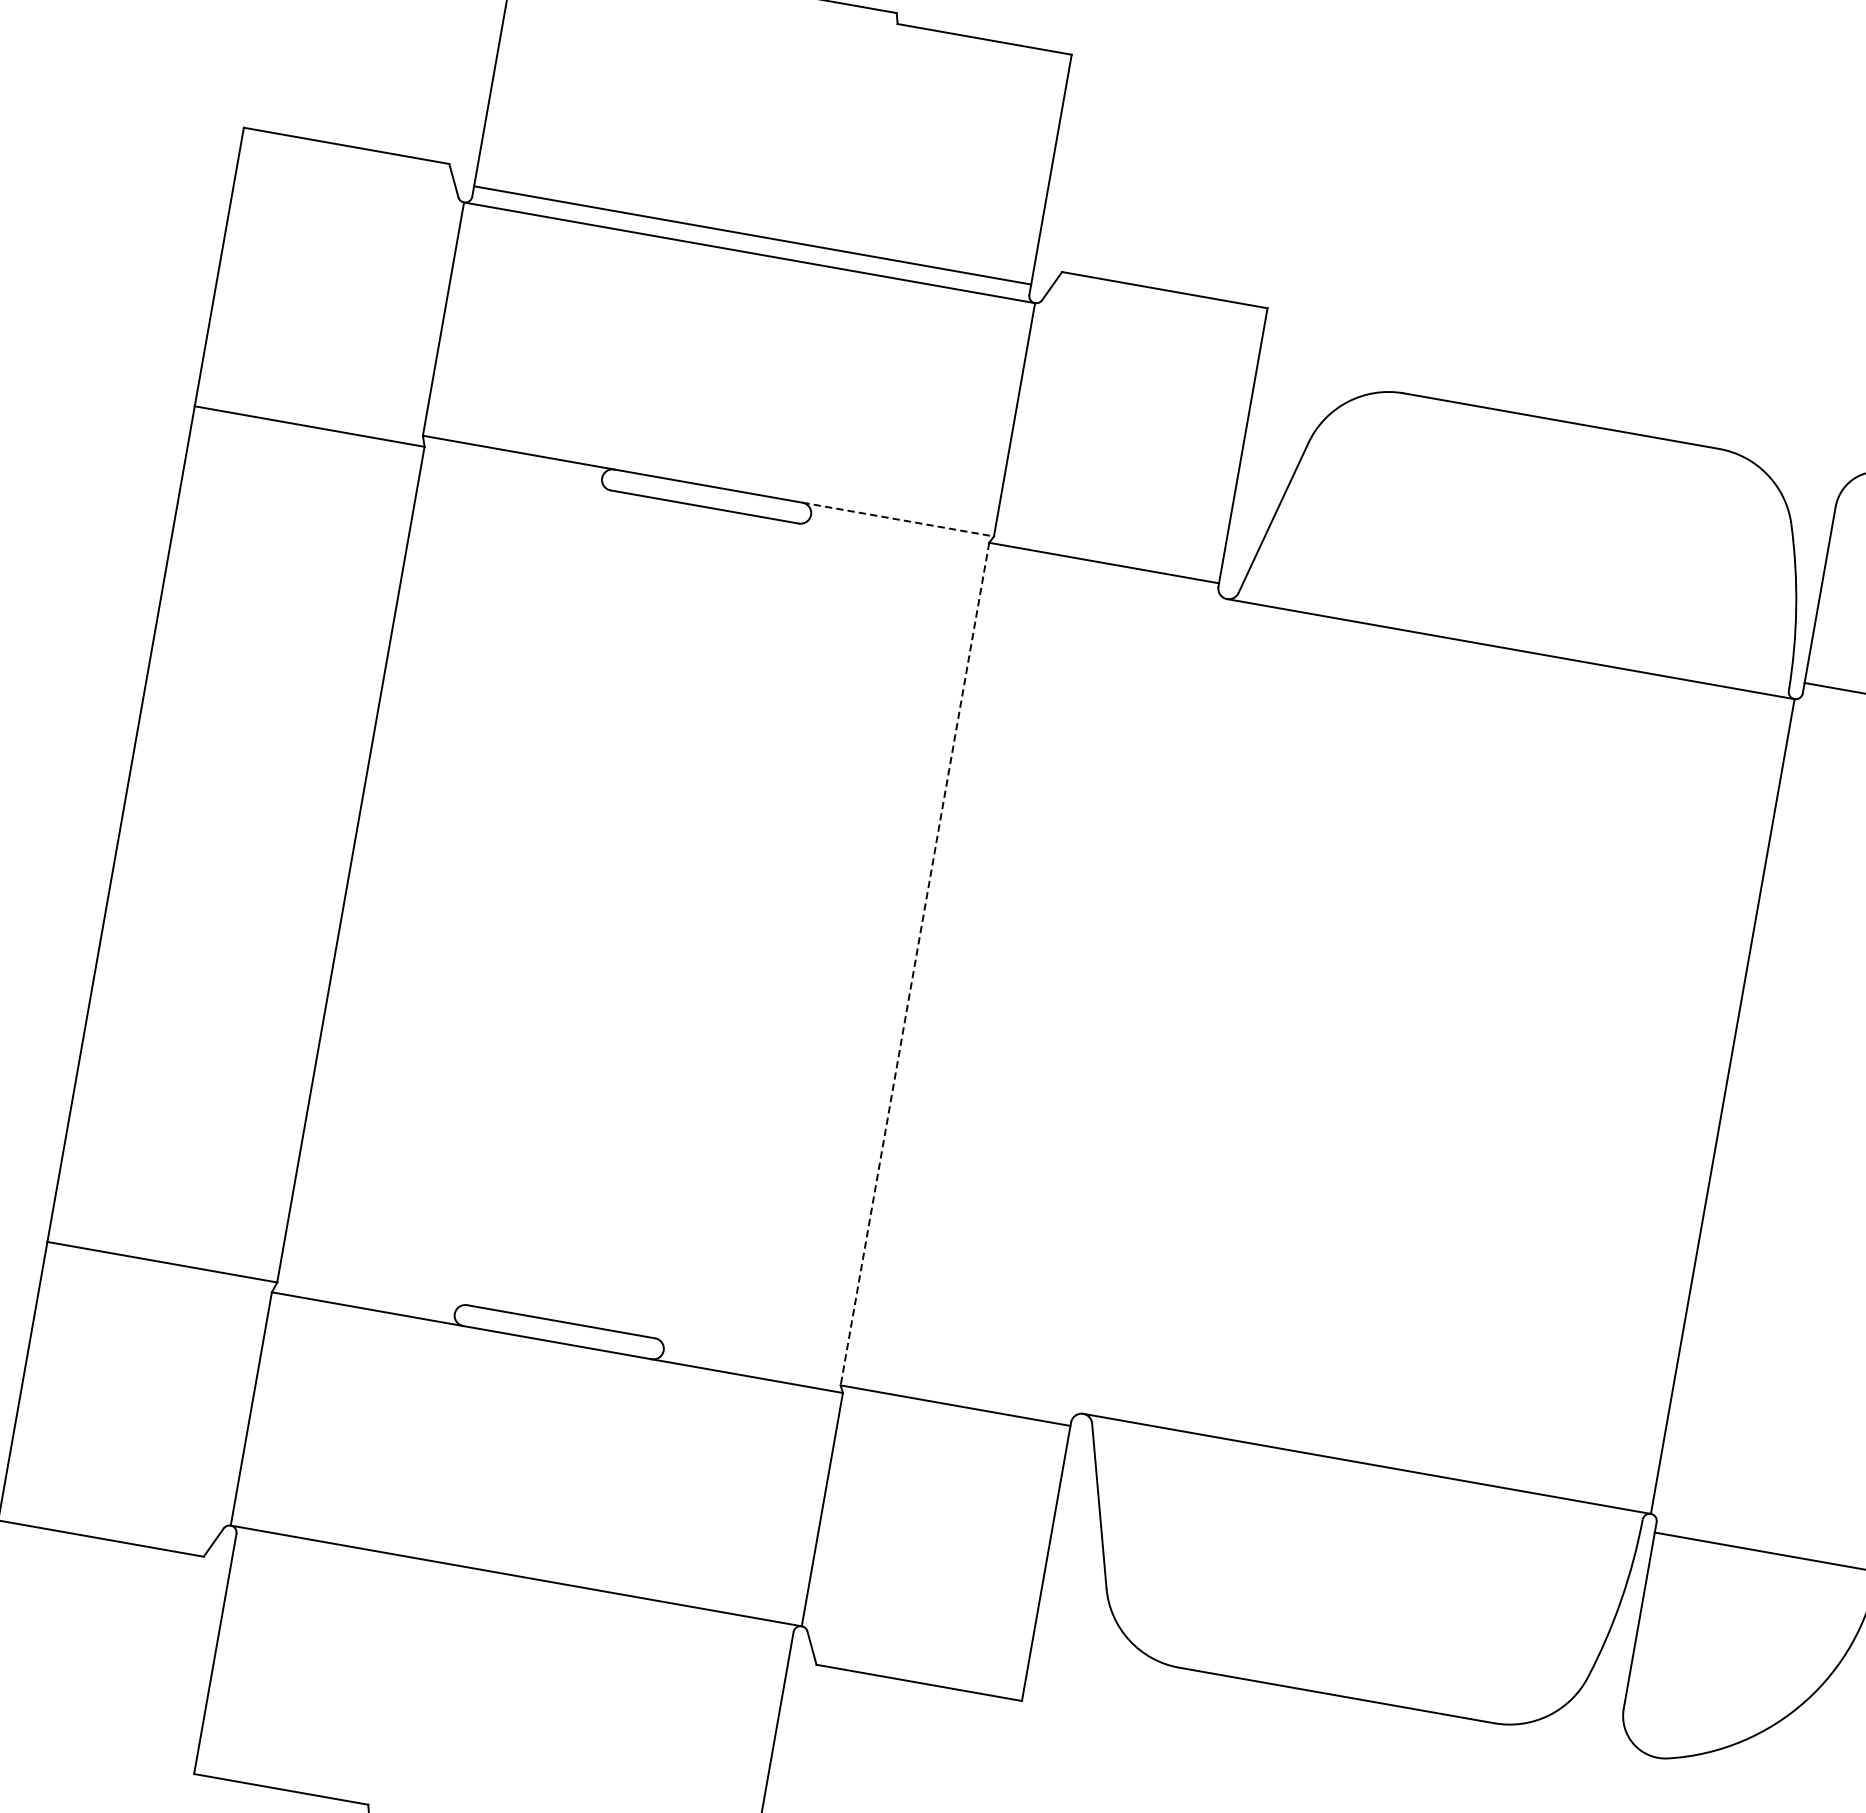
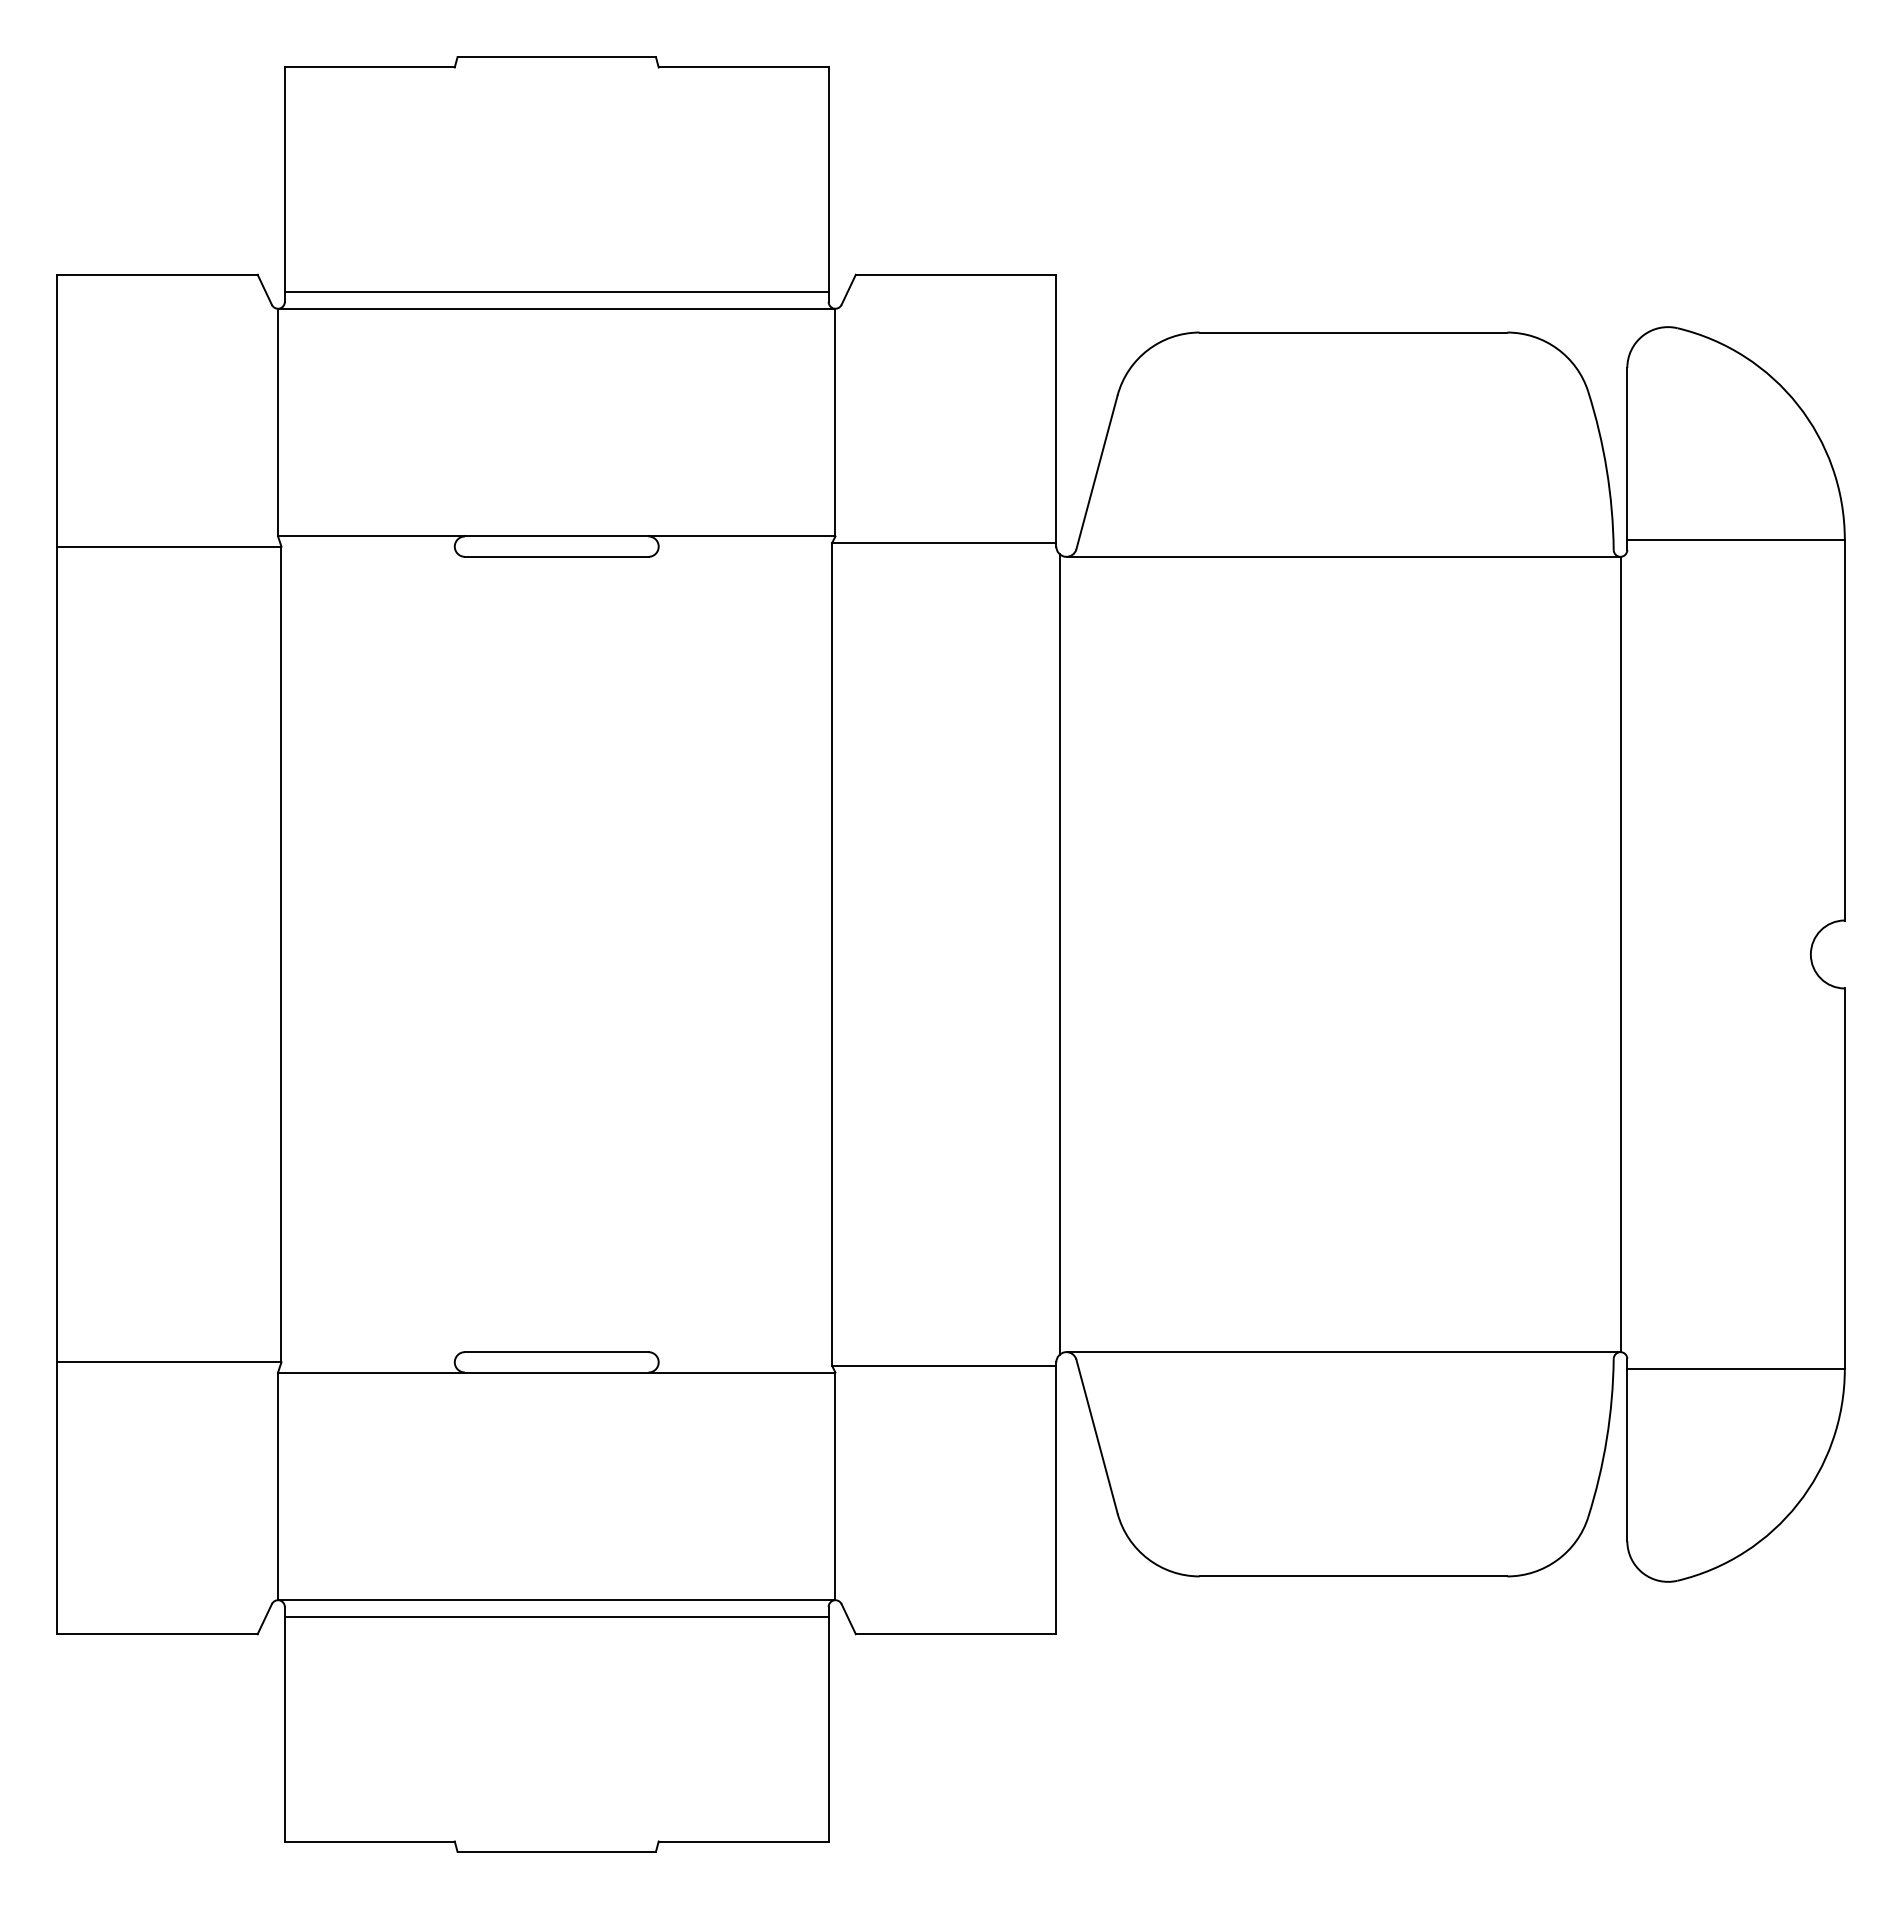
line: (898, 519) -> (742, 536), dashed -> solid
line: (915, 964) -> (832, 954), dashed -> solid
line: (1147, 1005) -> (1059, 954), added
line: (512, 1593) -> (556, 1617), added

